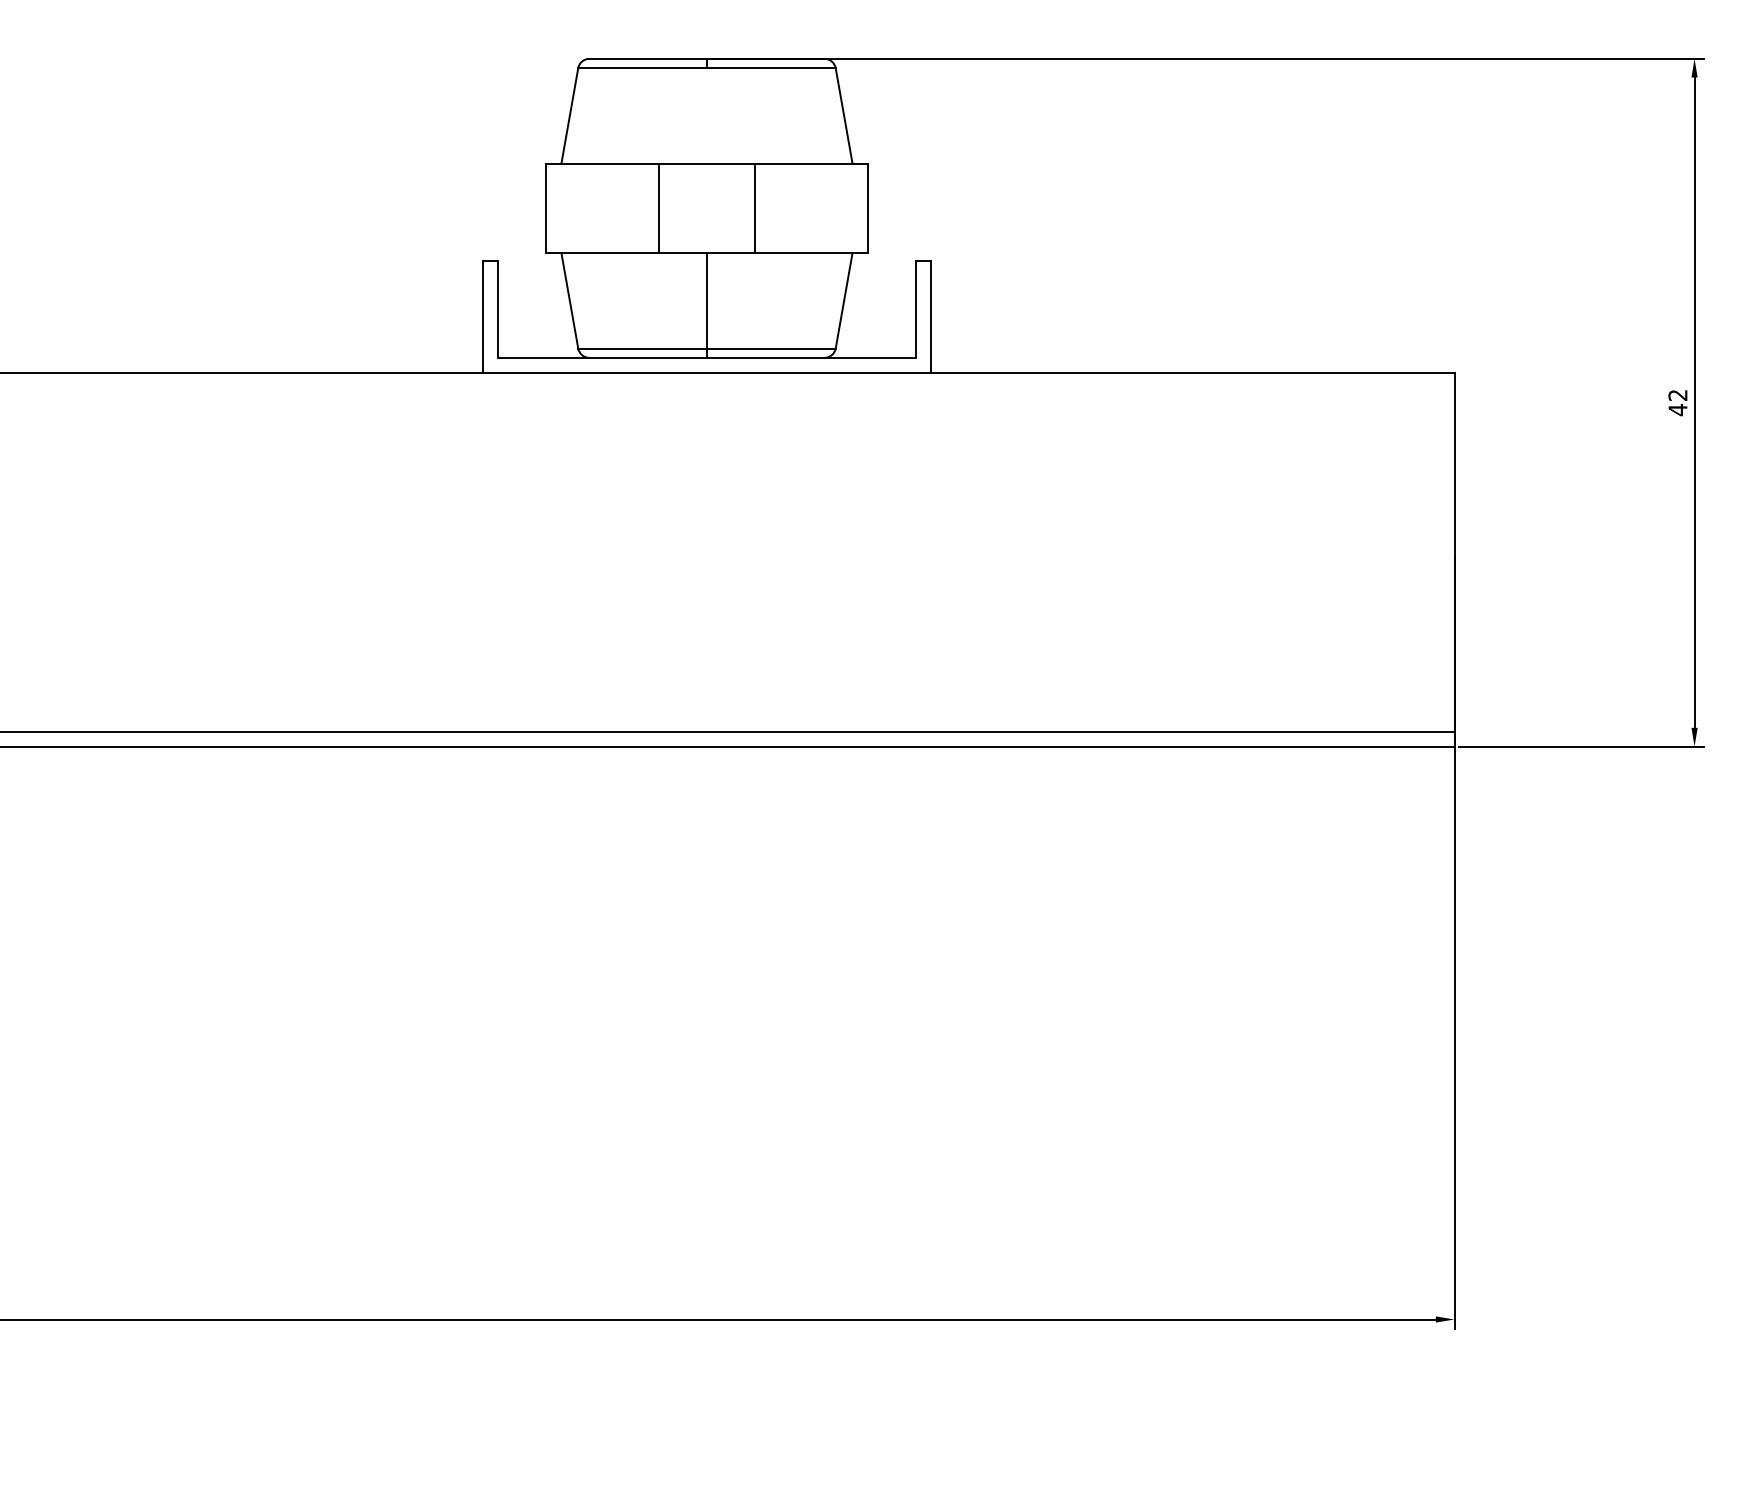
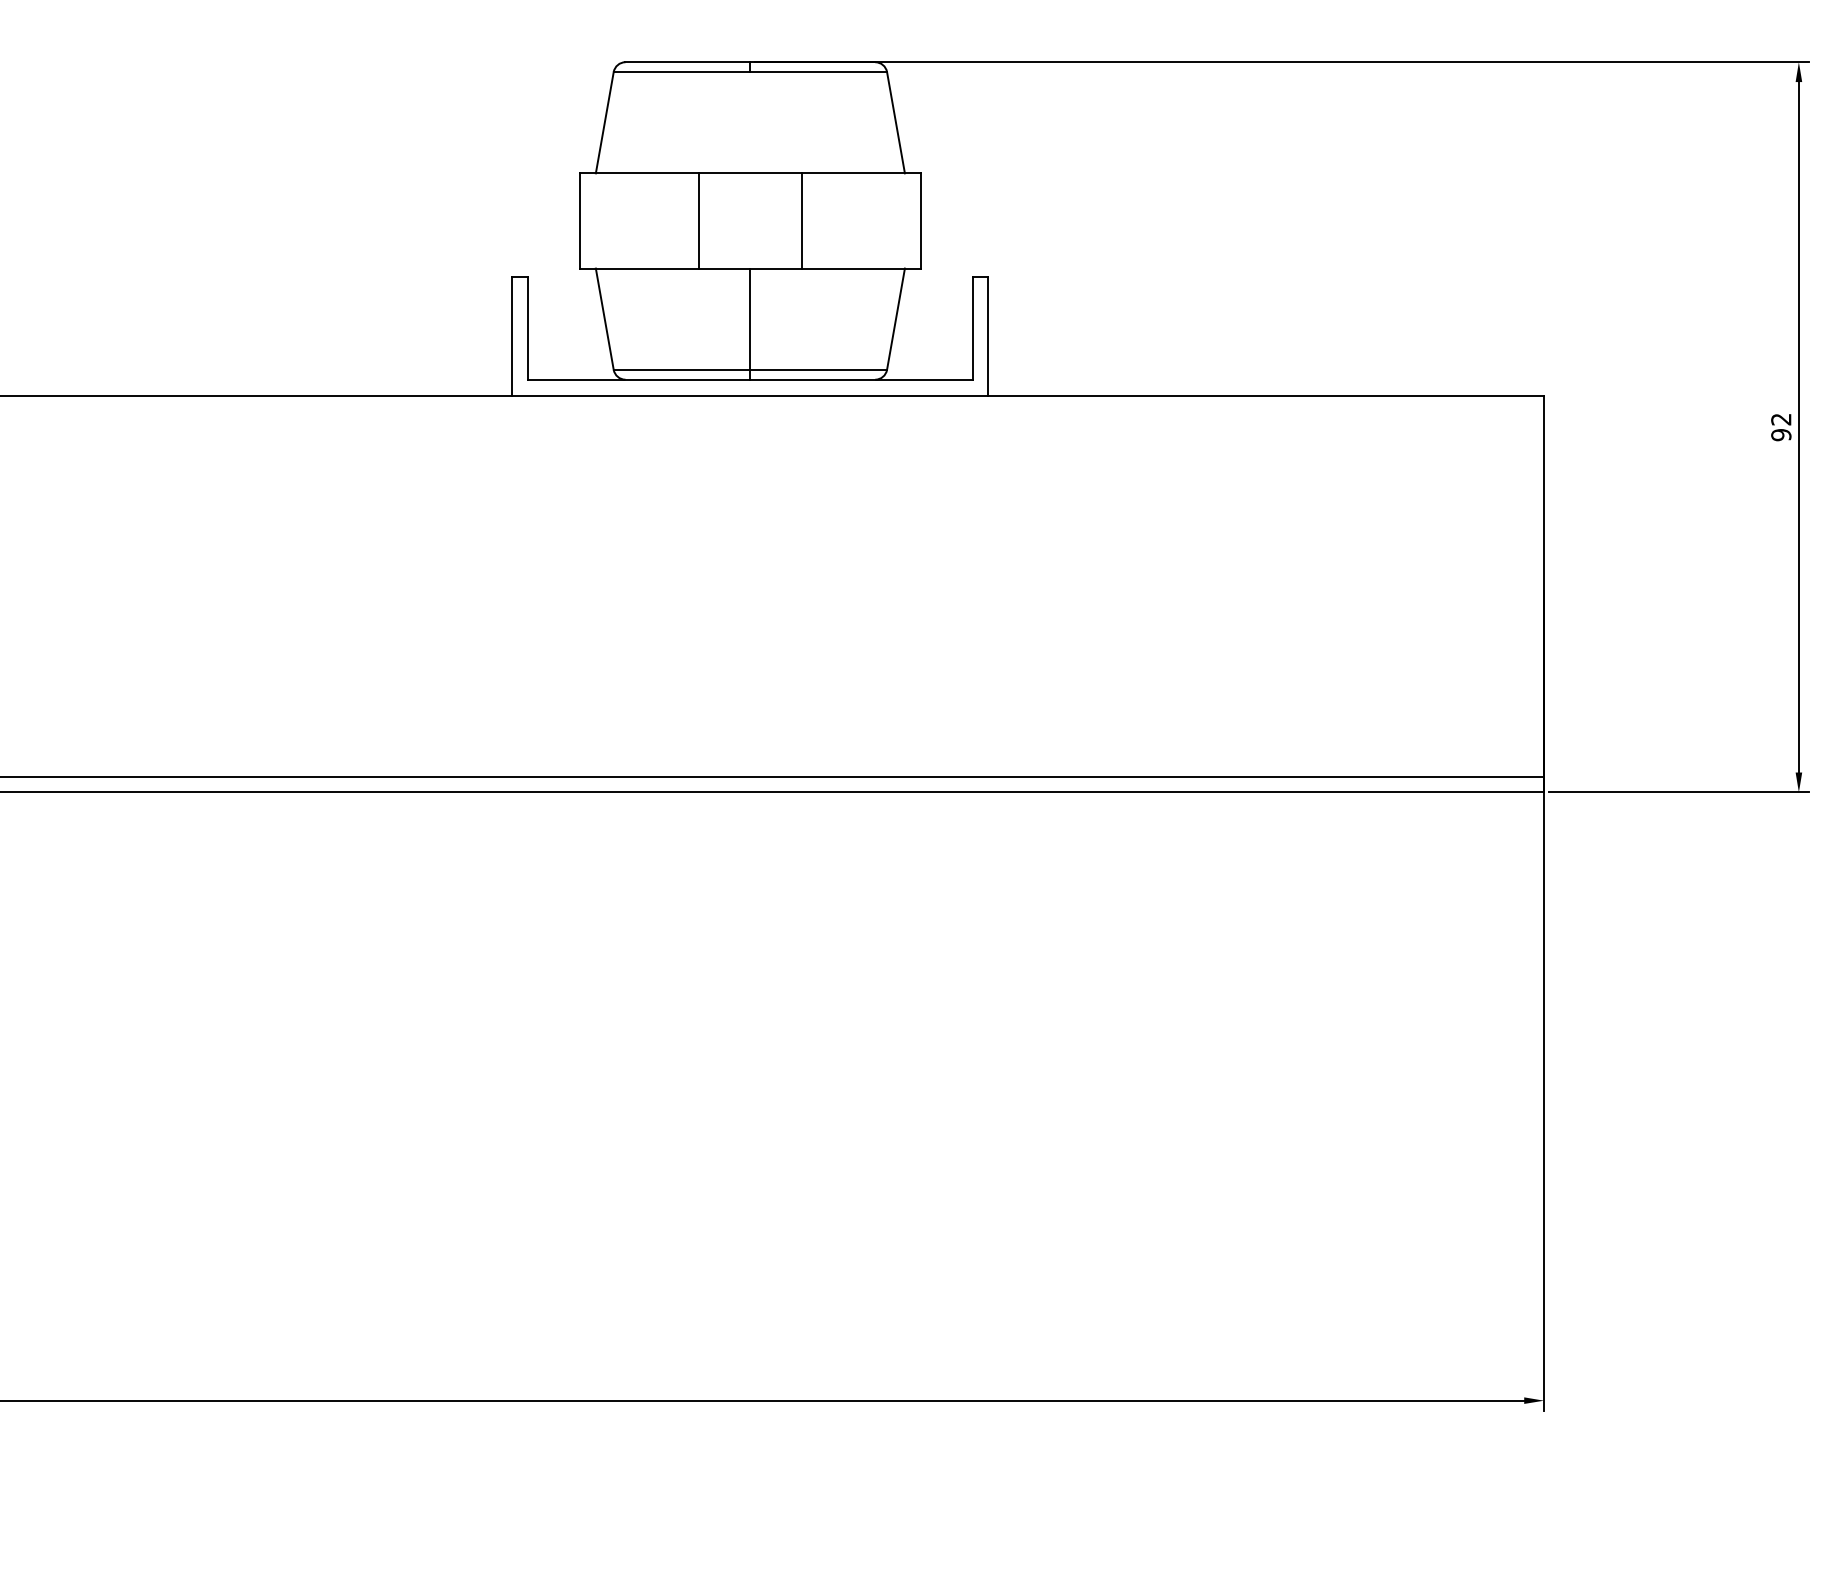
text: (1677, 410) -> (1780, 435), 42 -> 92

